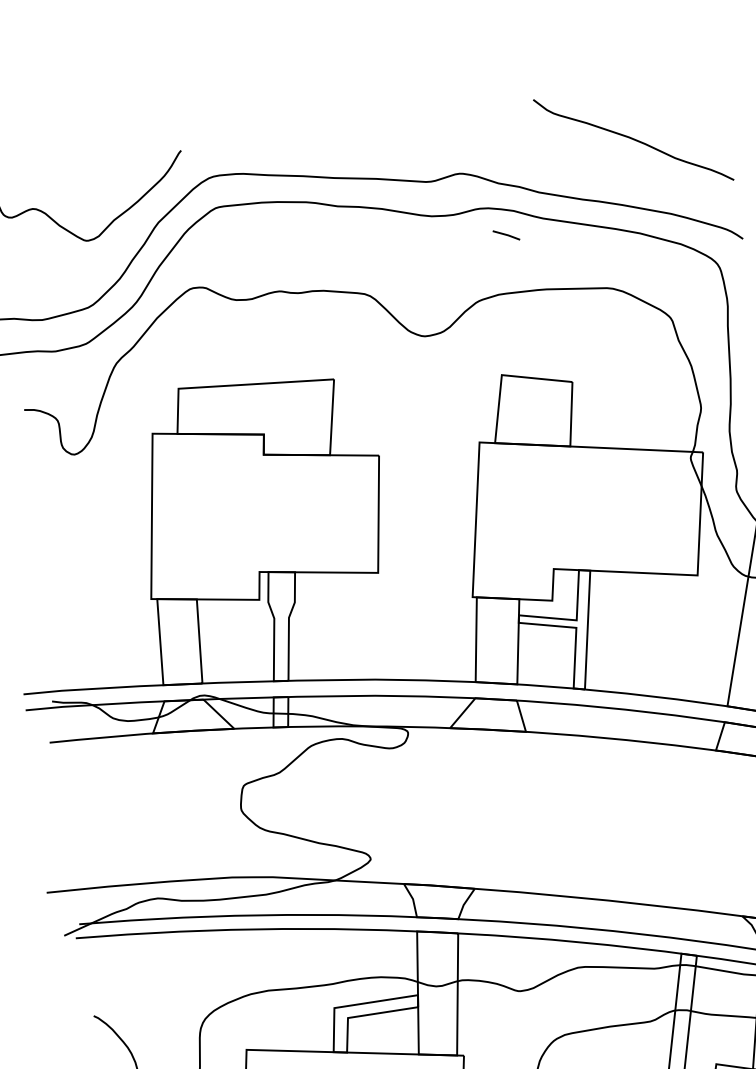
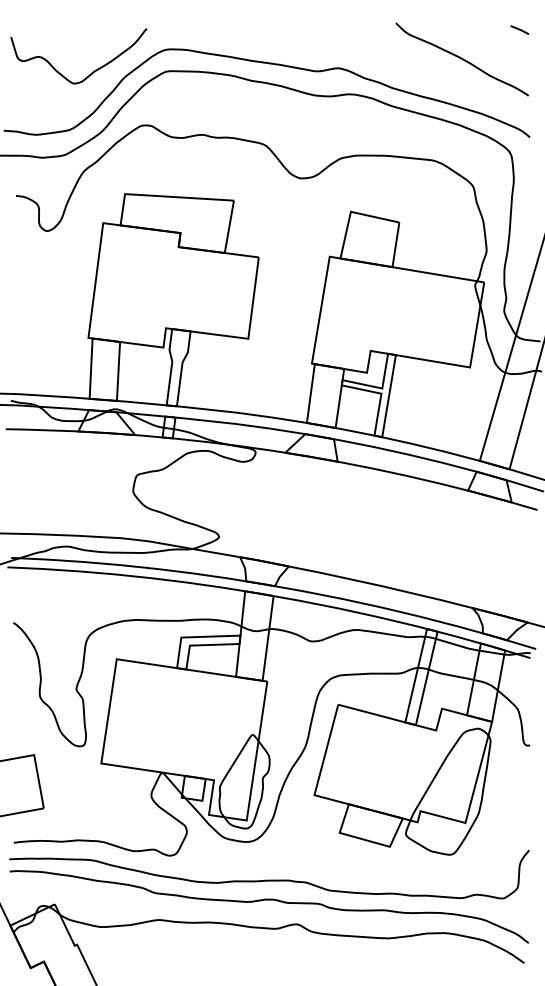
line: (505, 234) -> (519, 29), moved

